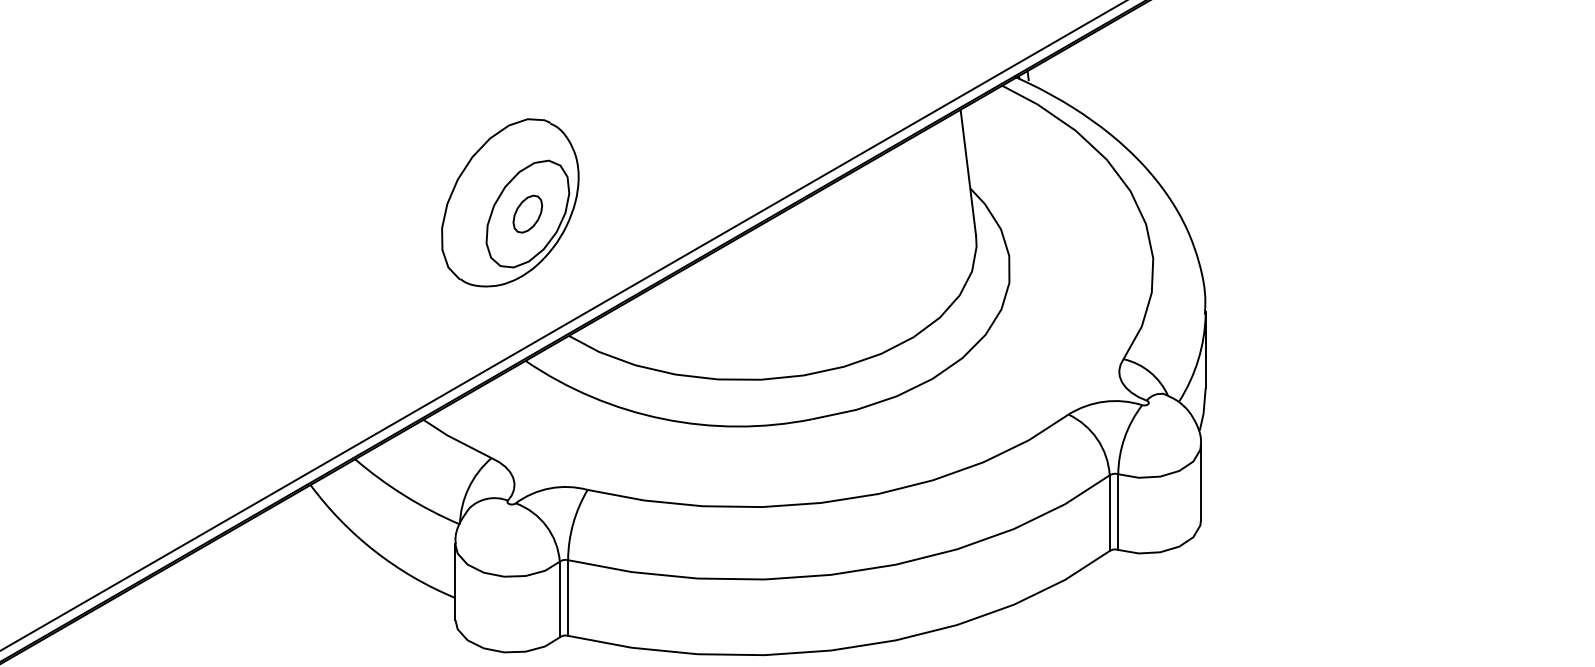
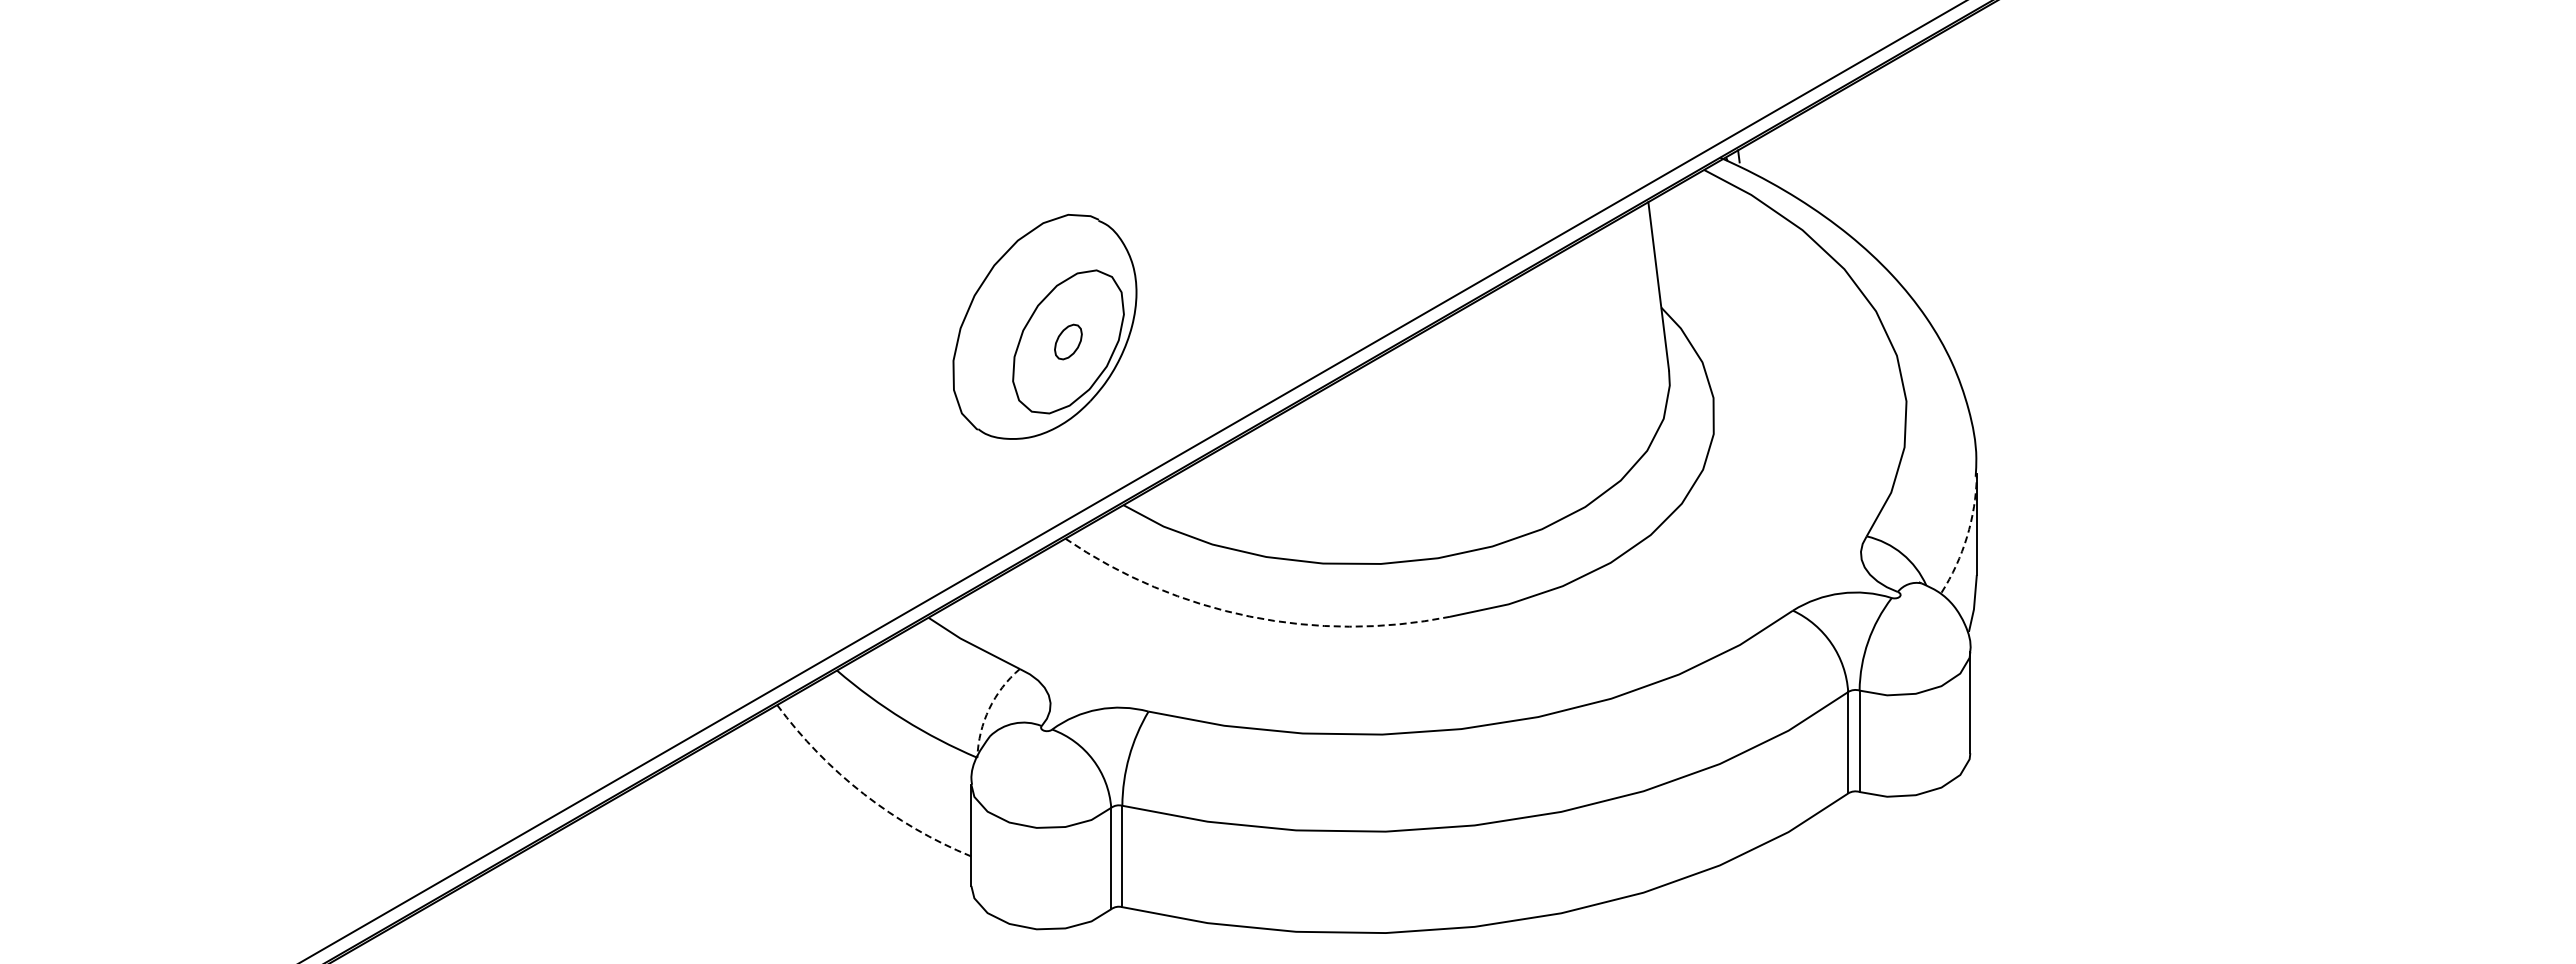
part: (527, 213) -> (1068, 341), size x0.7
arc: (1198, 359) -> (1967, 536), solid -> dashed
arc: (662, 418) -> (1249, 616), solid -> dashed
arc: (468, 487) -> (989, 708), solid -> dashed
arc: (374, 551) -> (863, 794), solid -> dashed

